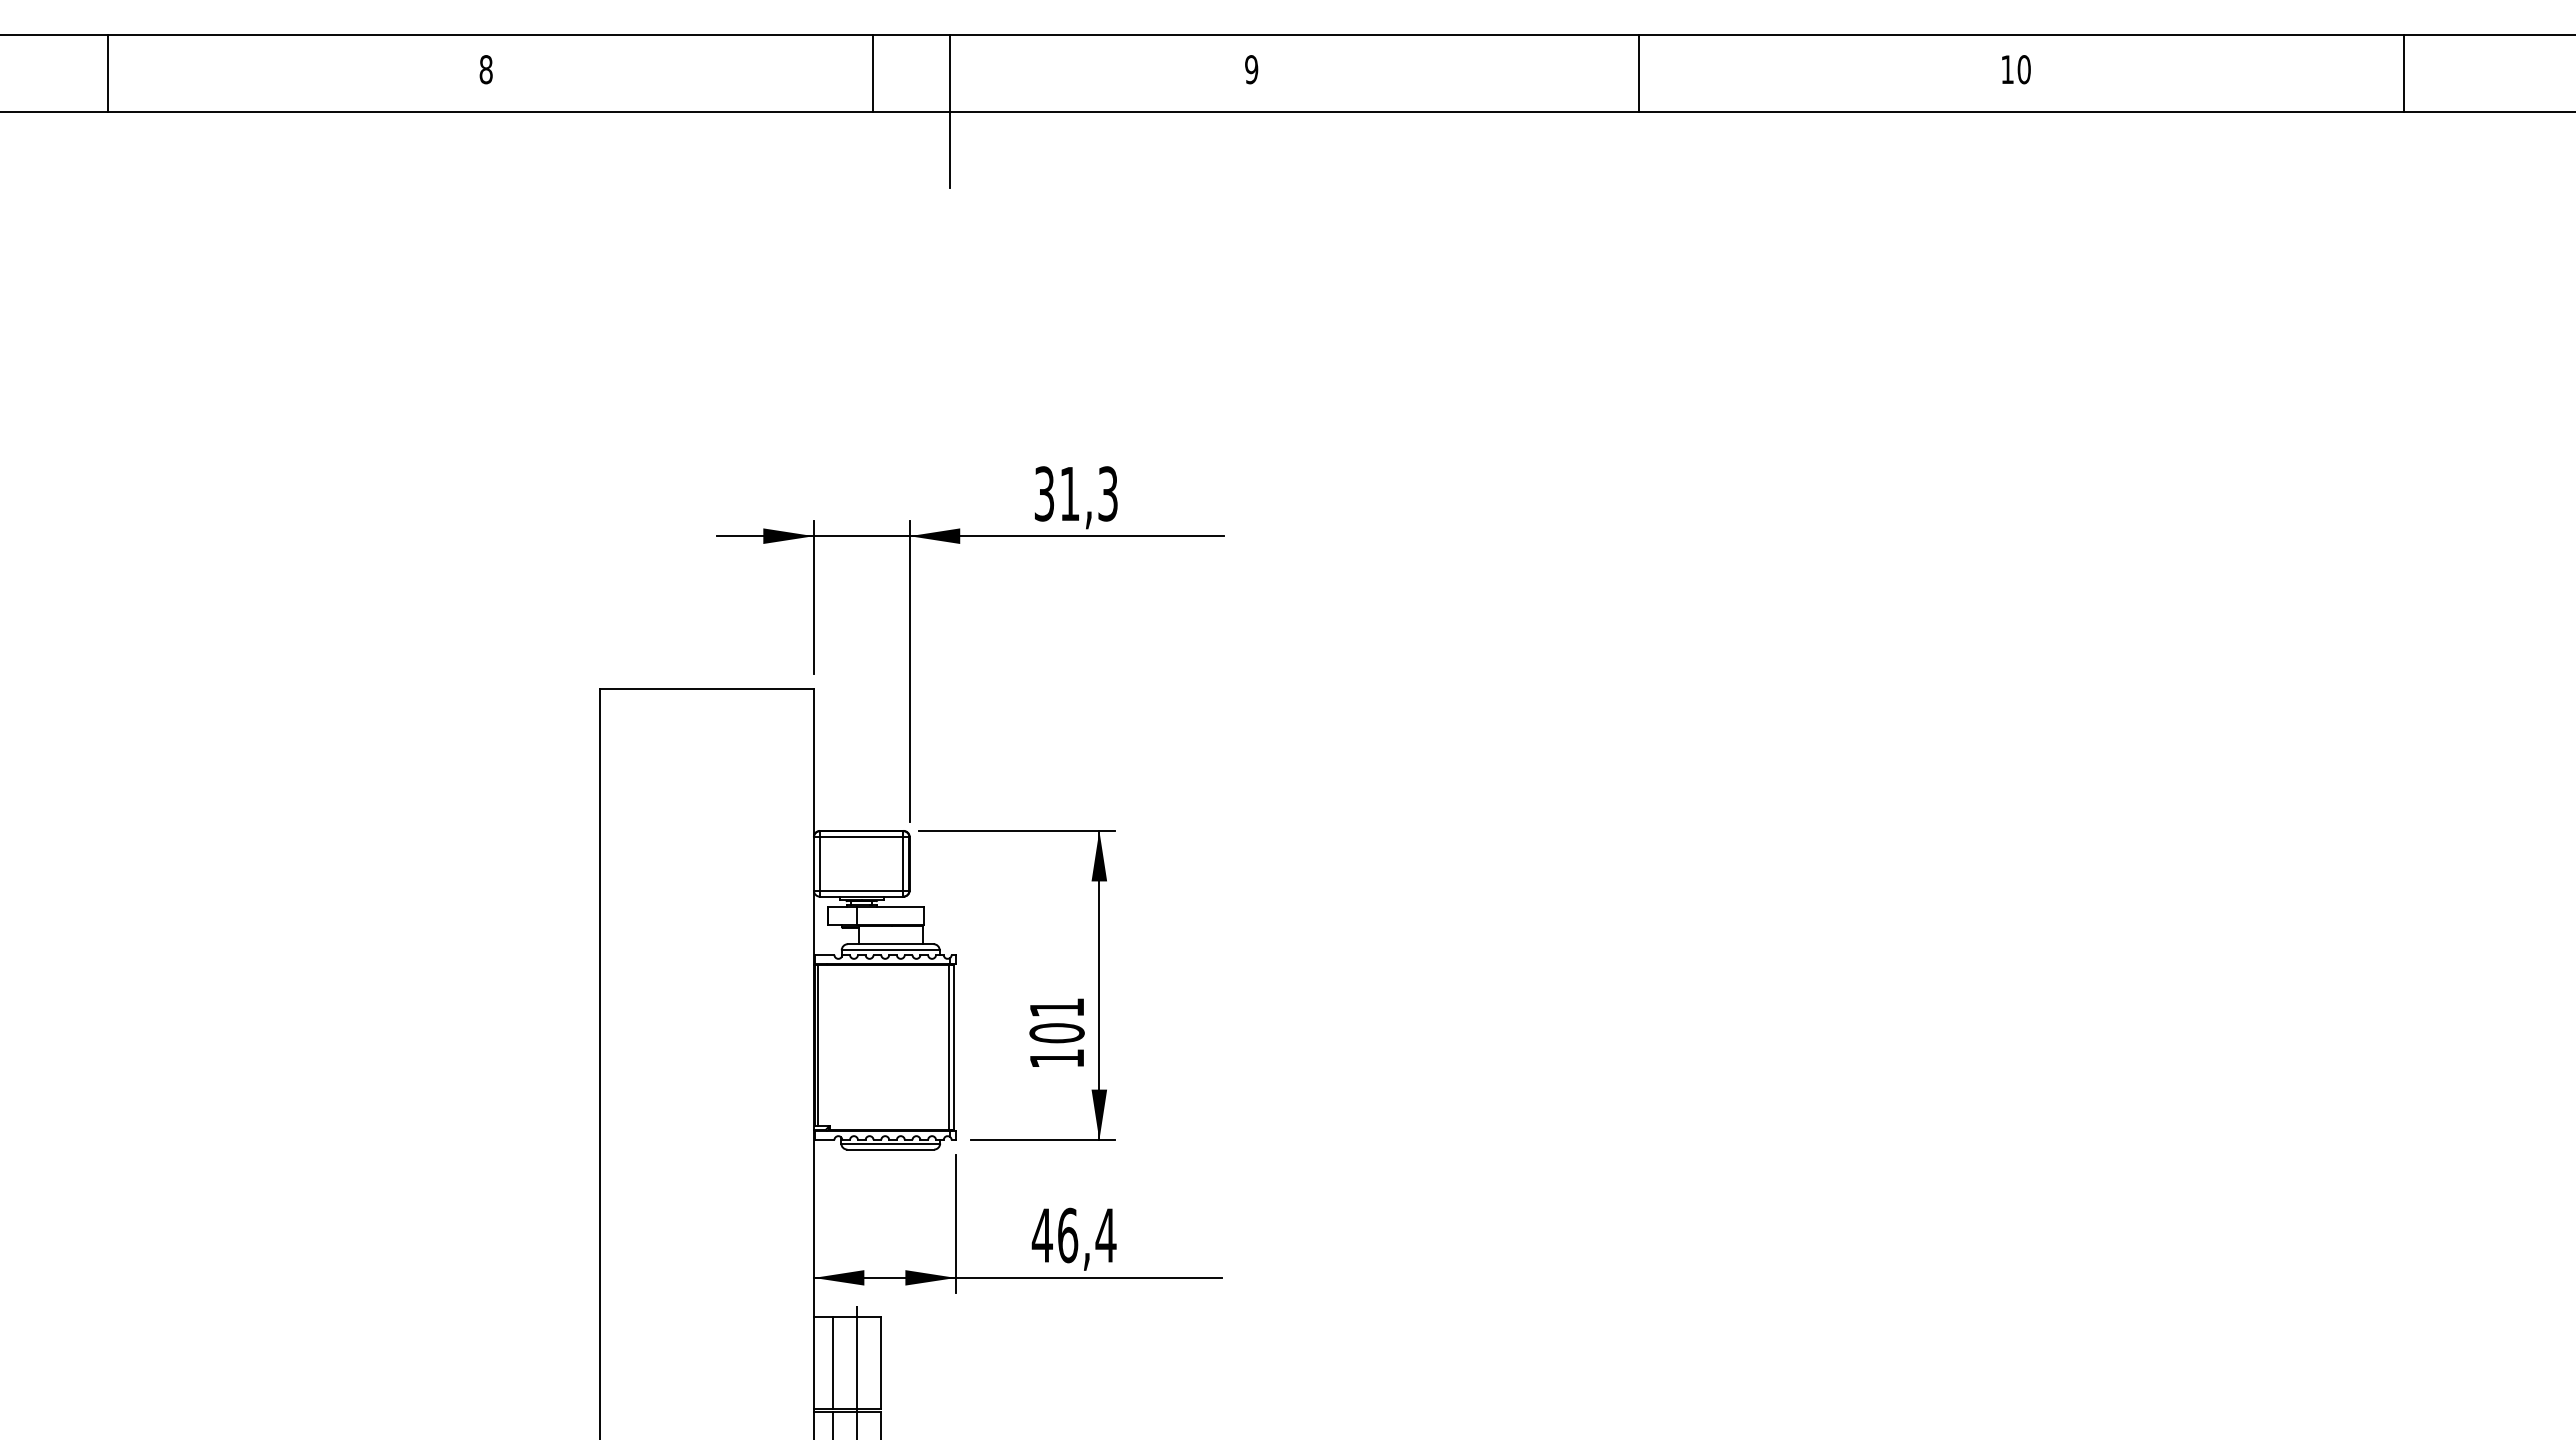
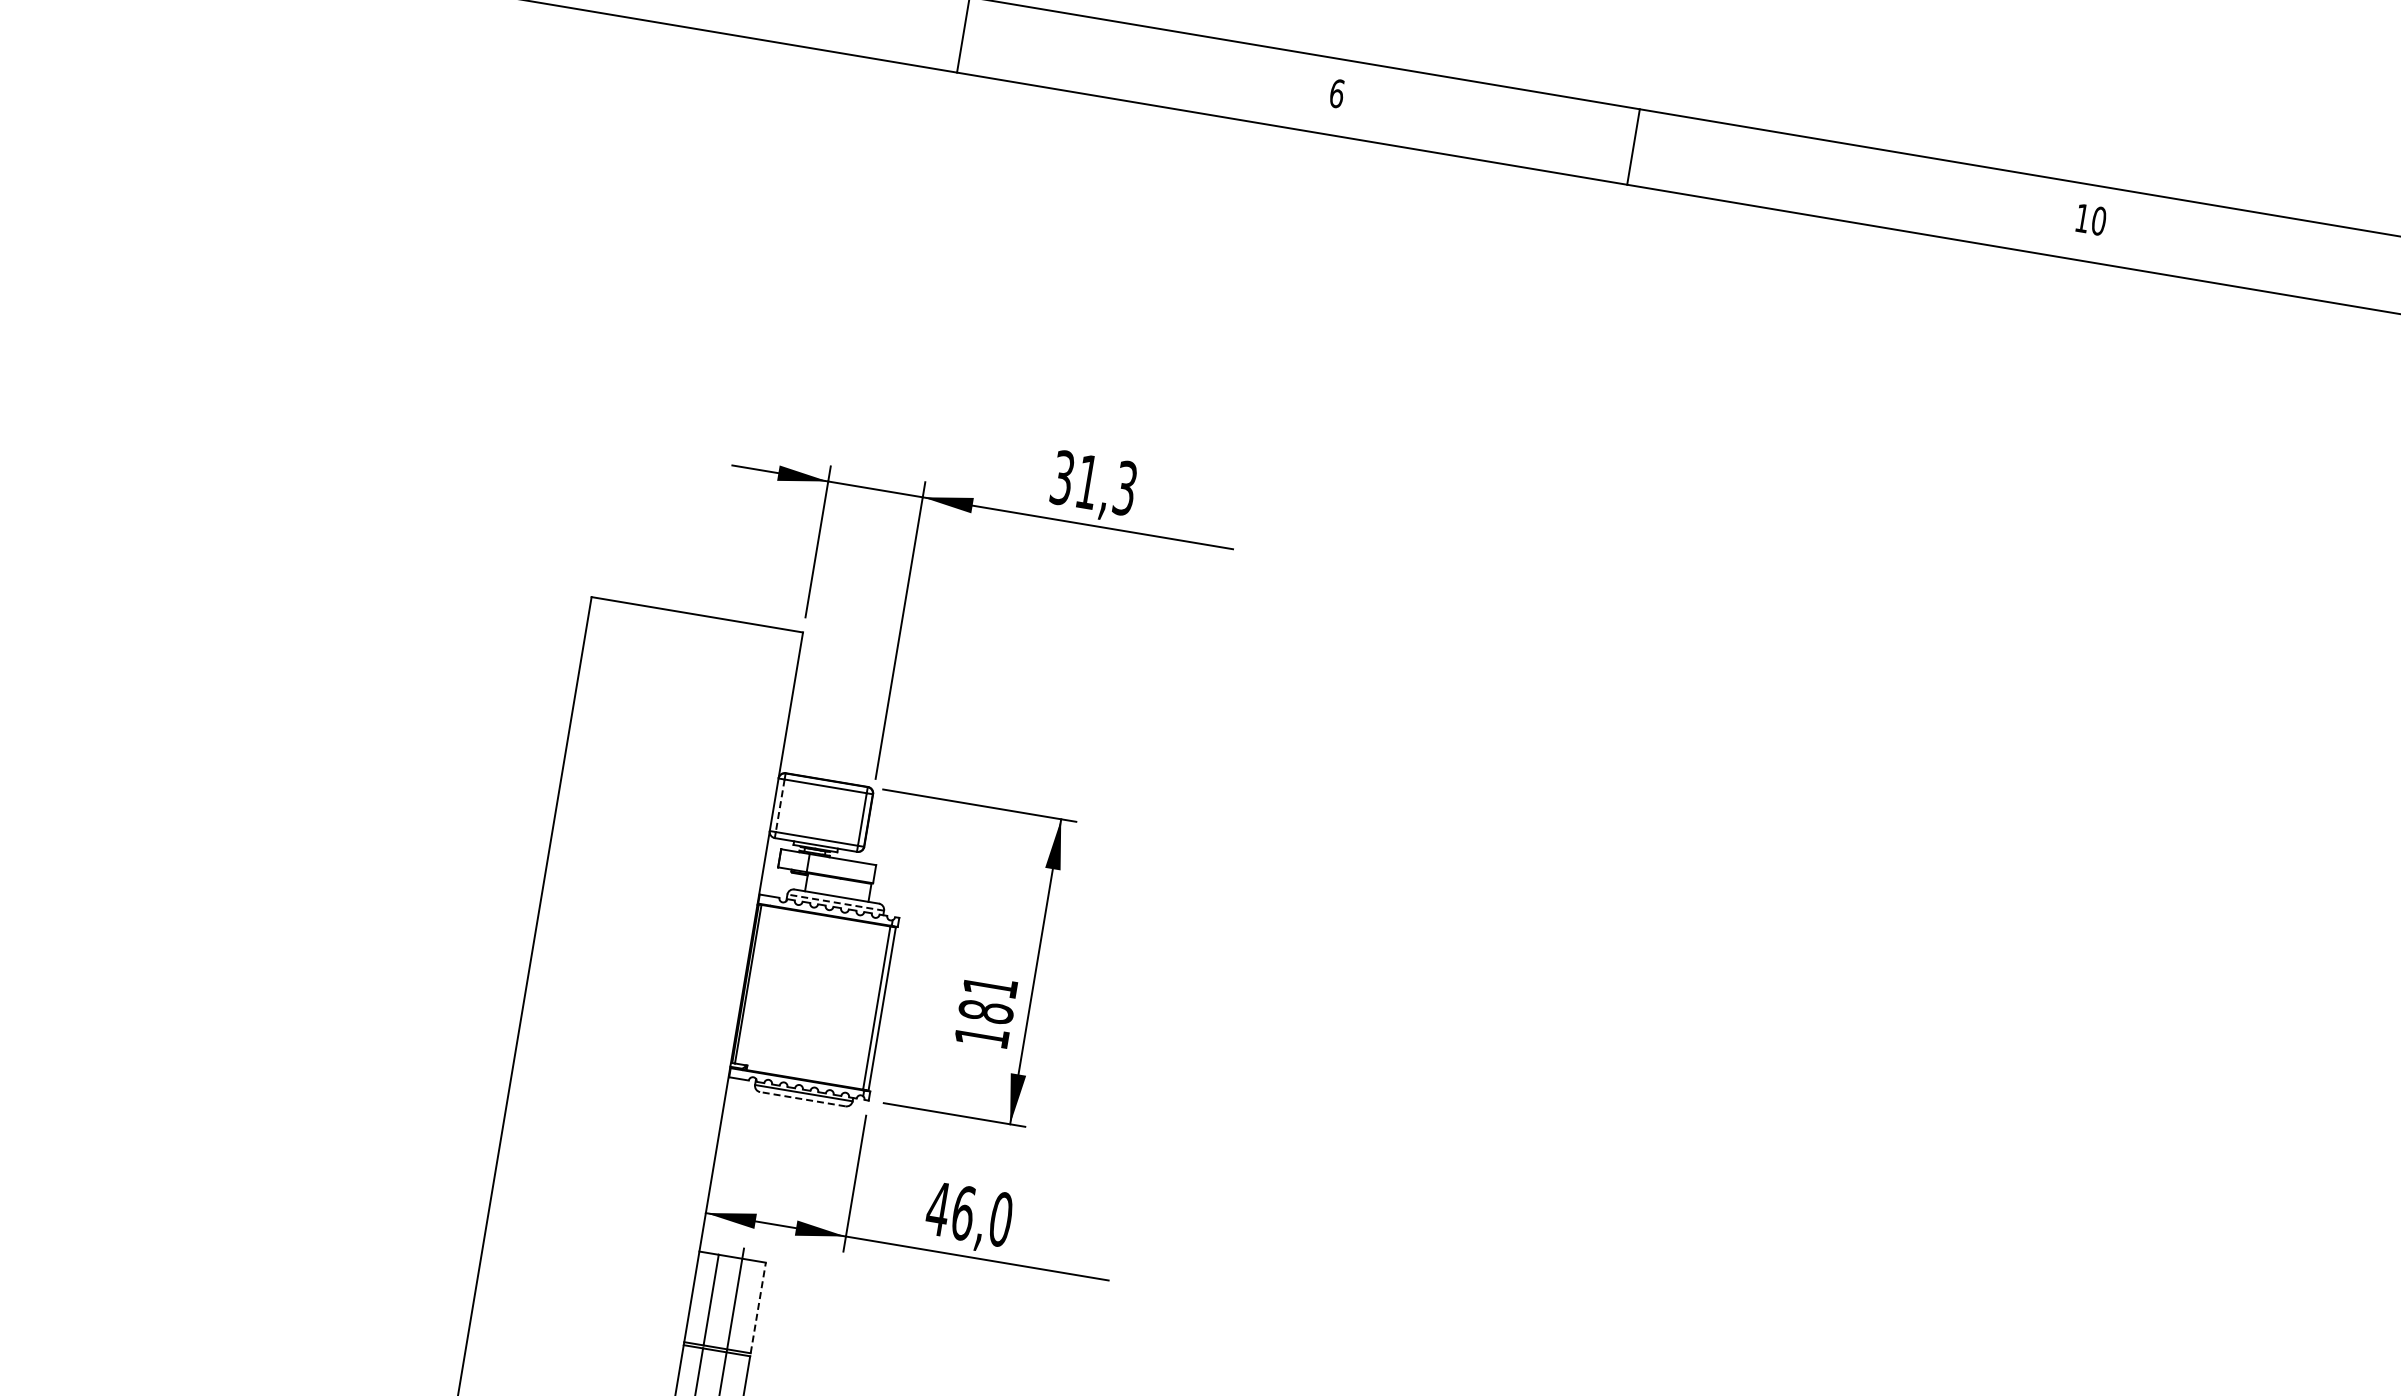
text: (1251, 69) -> (1336, 93), 9 -> 6
line: (1638, 73) -> (1633, 147), moved
line: (949, 111) -> (1032, 85), removed
line: (820, 863) -> (780, 805), solid -> dashed
line: (890, 950) -> (835, 902), solid -> dashed
text: (1056, 1033) -> (985, 1012), 101 -> 181
line: (890, 1149) -> (802, 1099), solid -> dashed
text: (1105, 1235) -> (1000, 1219), 46,4 -> 46,0
line: (881, 1362) -> (758, 1307), solid -> dashed

